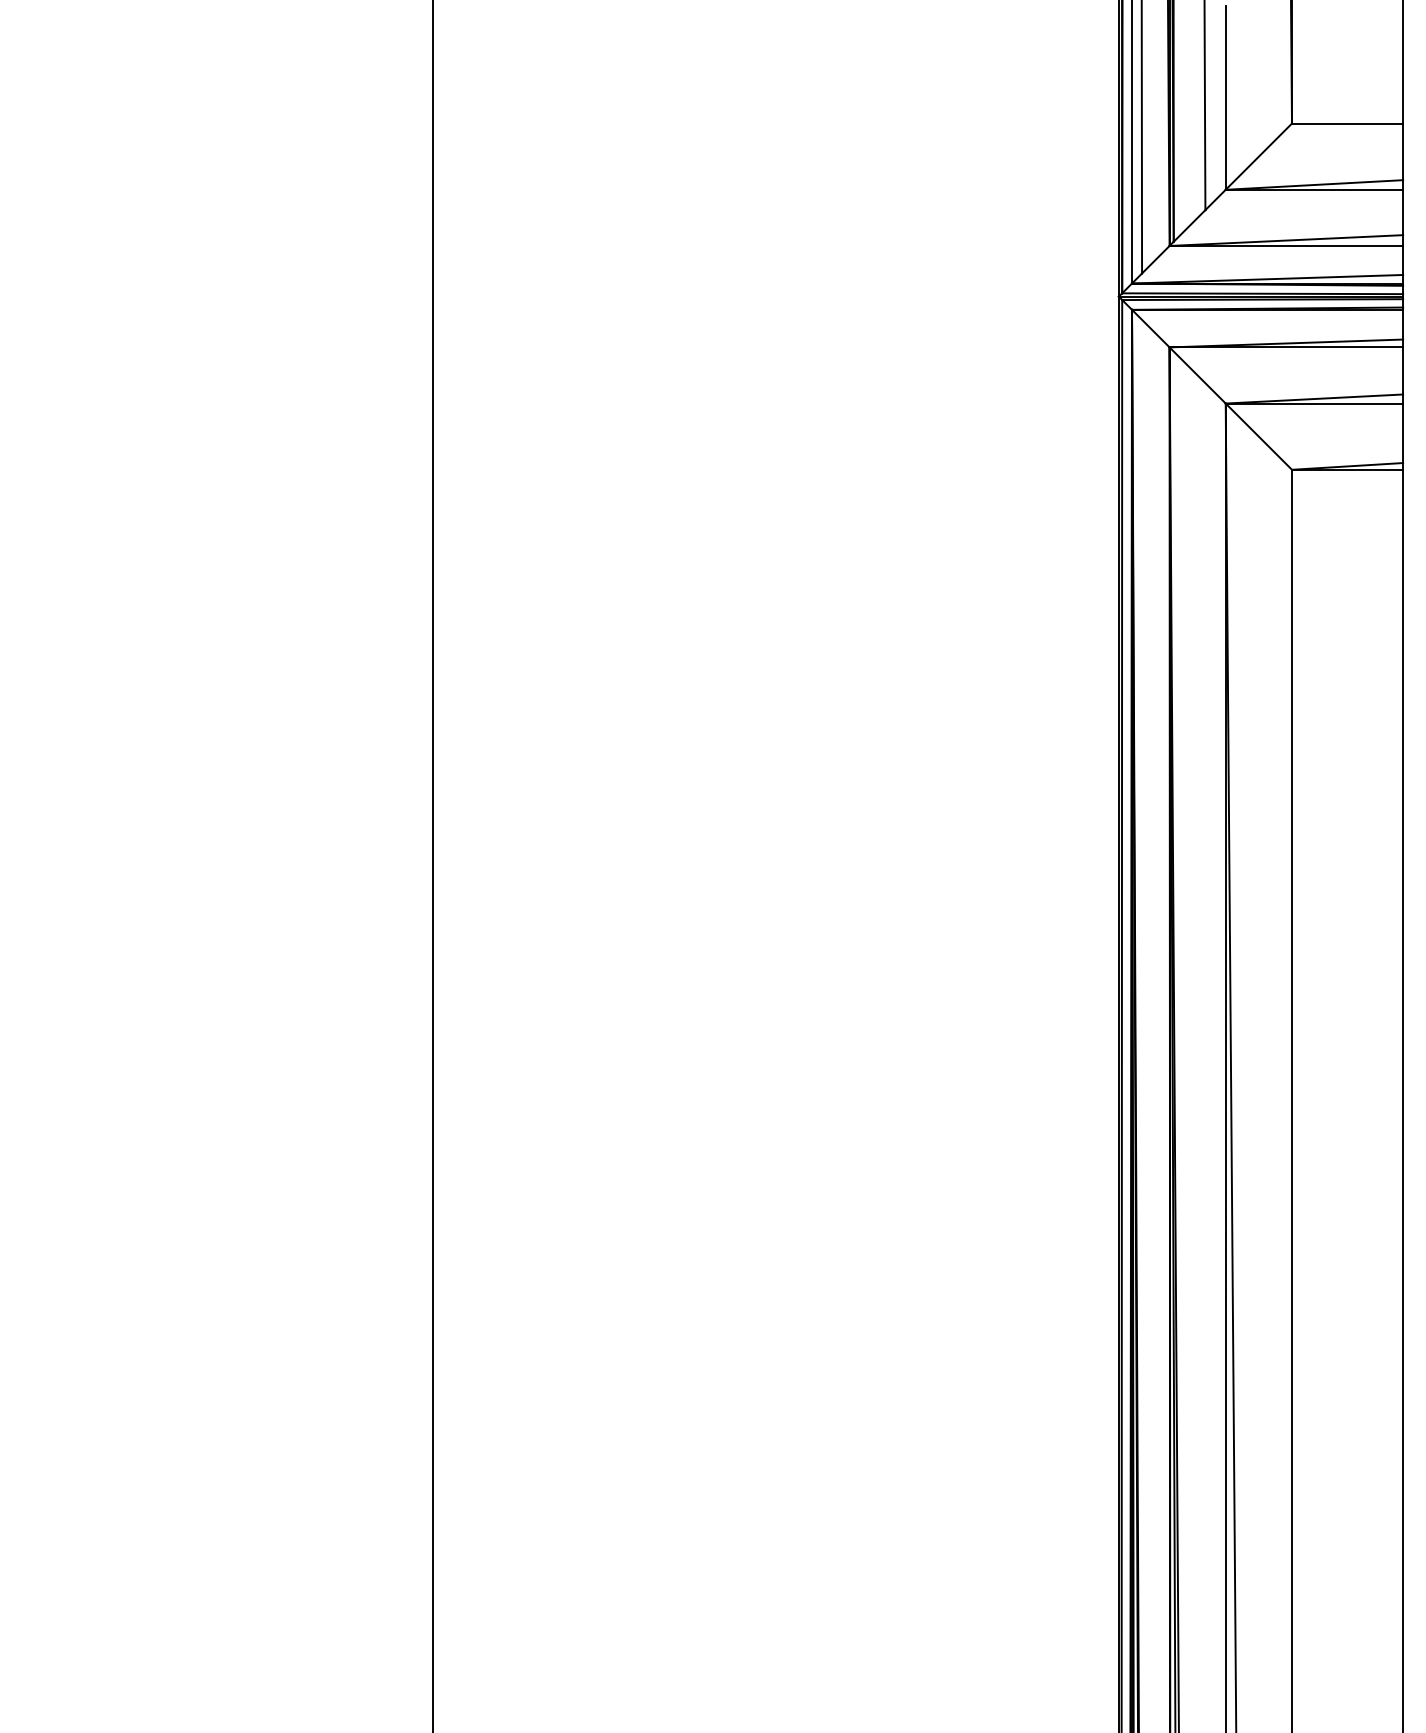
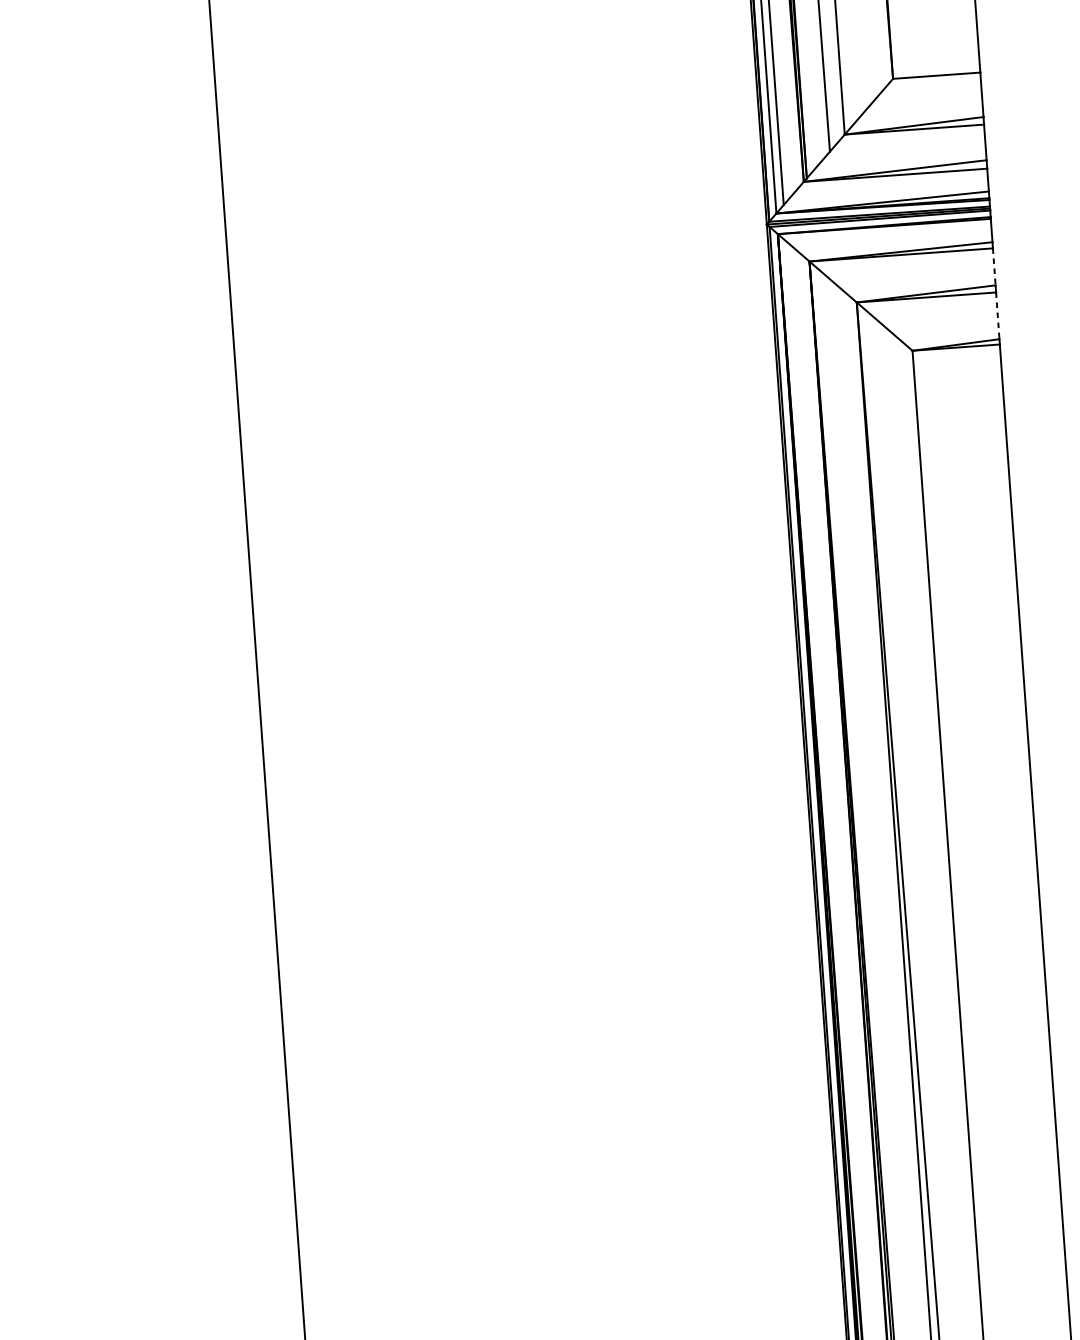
line: (1403, 370) -> (994, 266), solid -> dashed
line: (1403, 433) -> (998, 315), solid -> dashed

